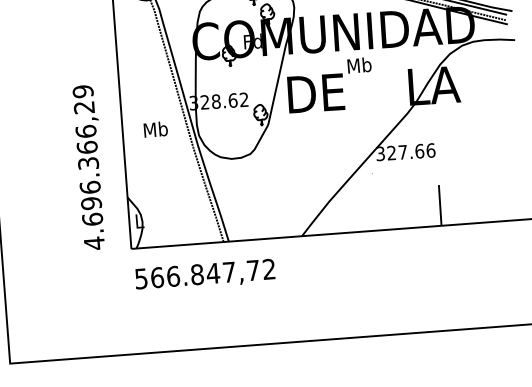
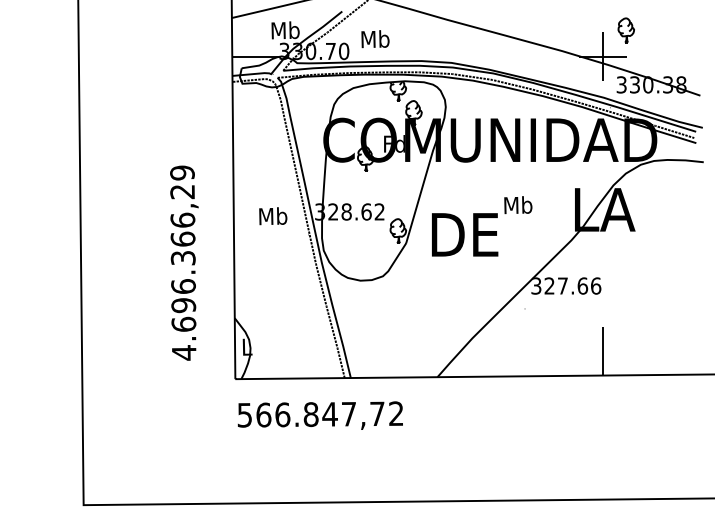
text: (330, 85) -> (482, 226), moved
text: (156, 129) -> (273, 216), moved
text: (89, 167) -> (184, 262), moved

